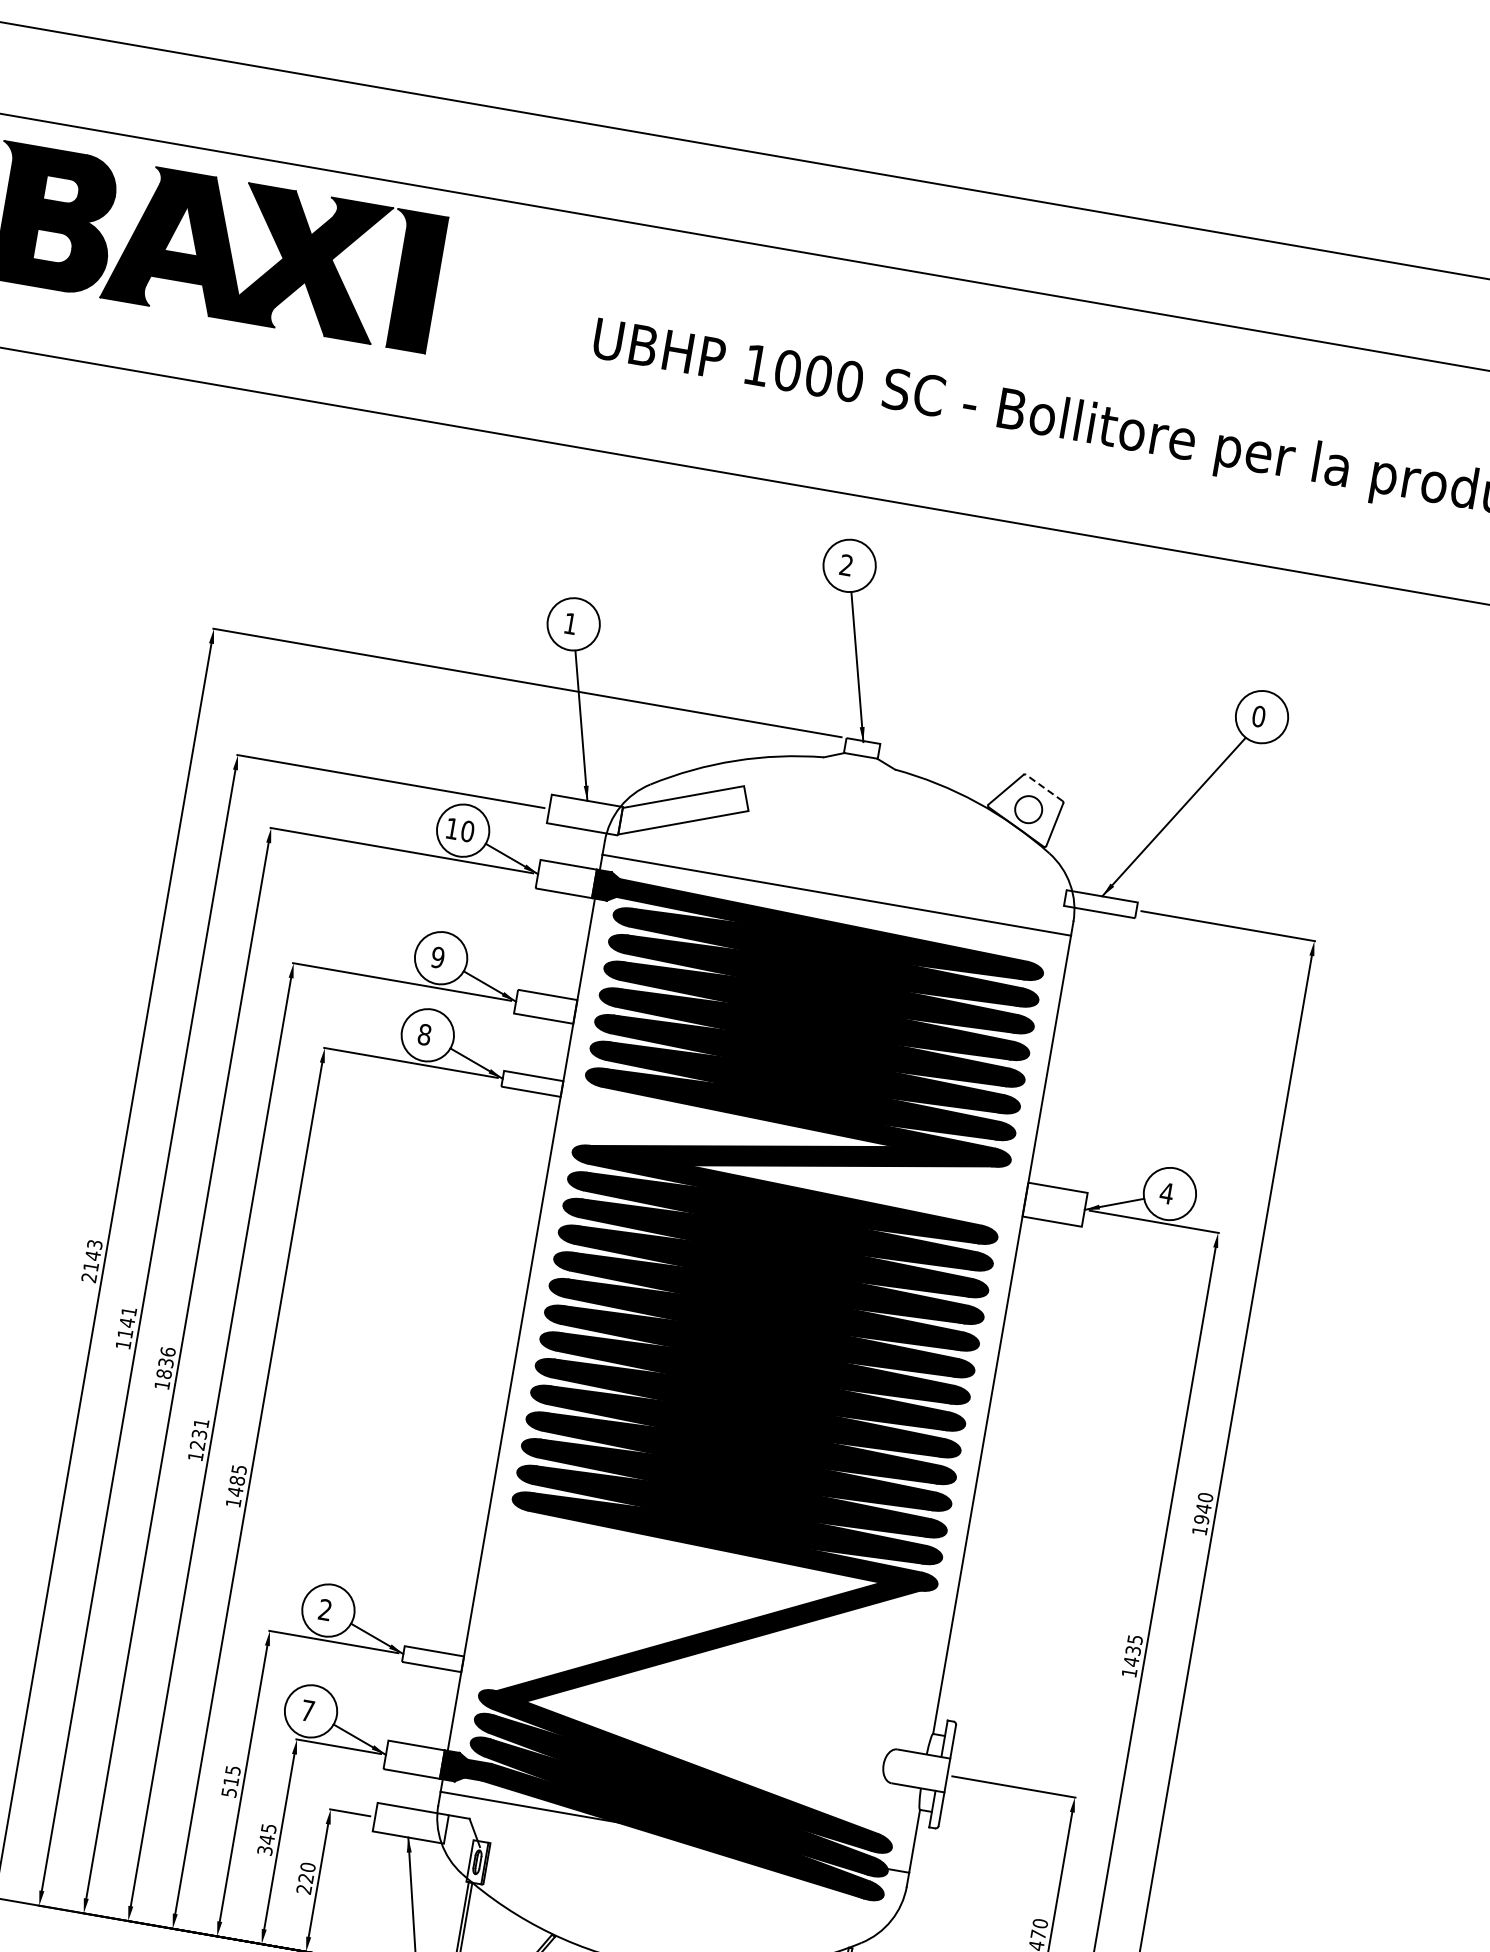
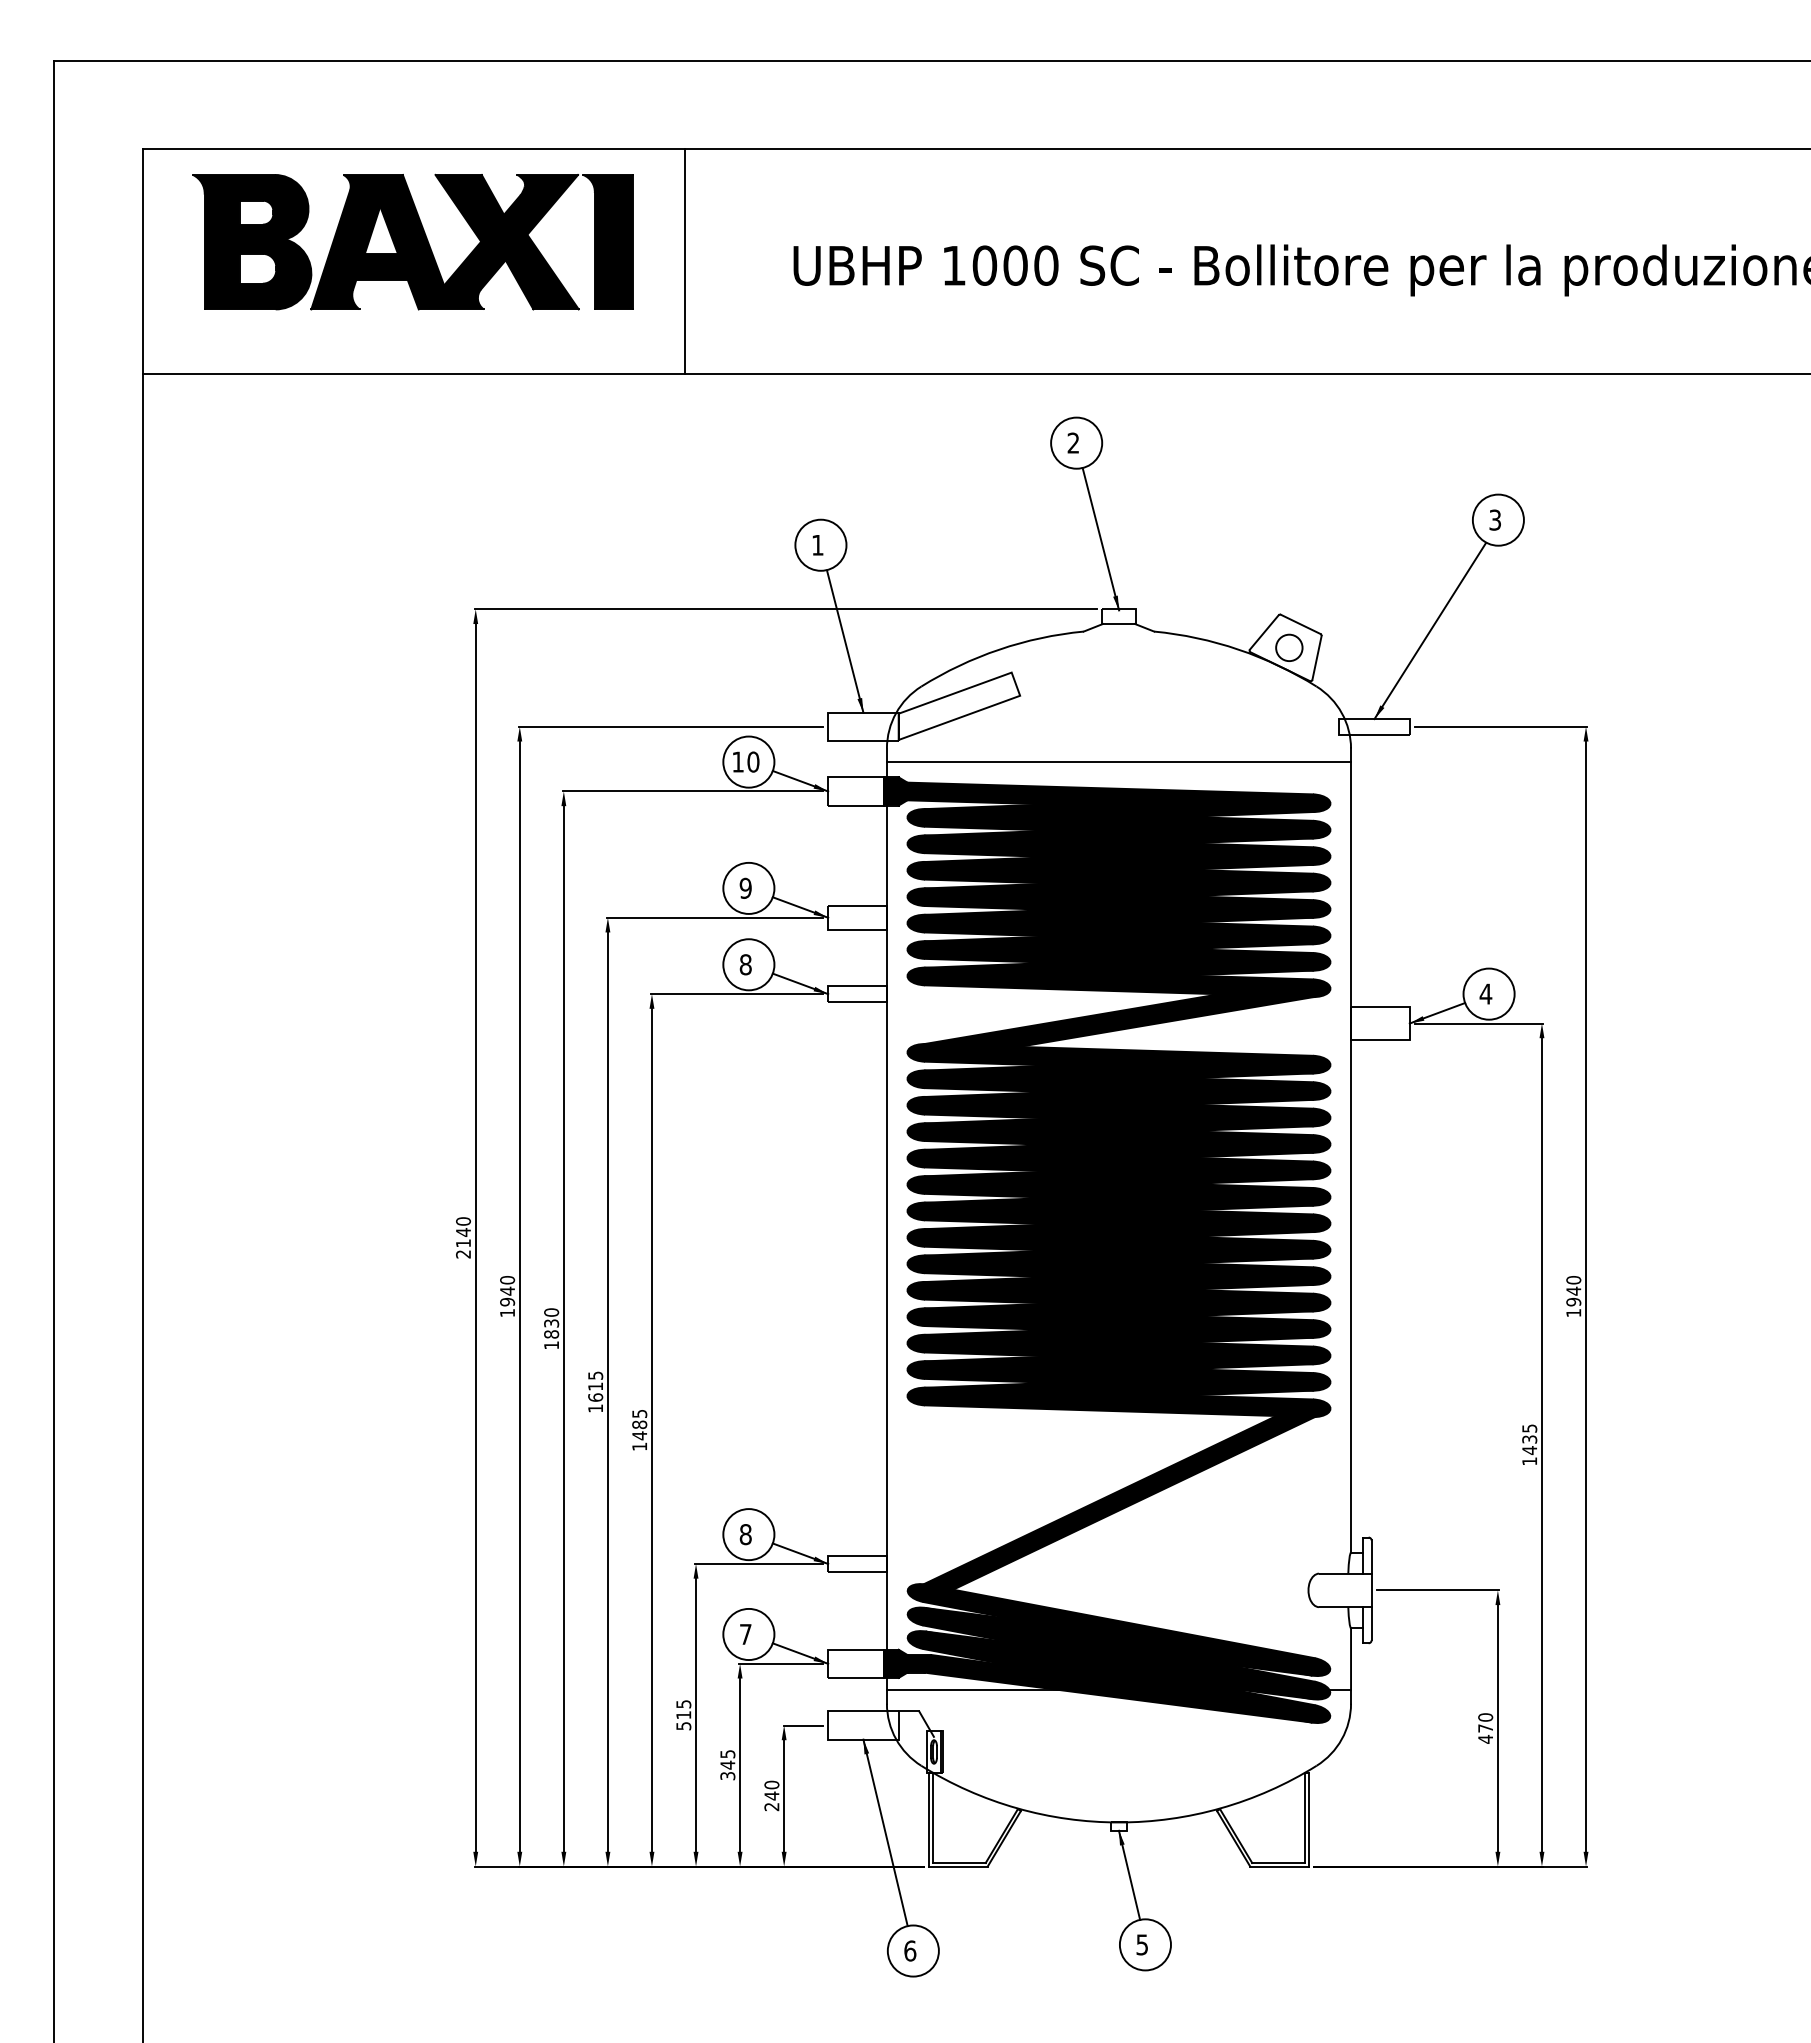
line: (485, 314) -> (684, 261), added
text: (1259, 715) -> (1495, 519), 0 -> 3
line: (1044, 787) -> (1300, 624), dashed -> solid
text: (94, 1244) -> (463, 1221), 2143 -> 2140
text: (127, 1323) -> (507, 1291), 1141 -> 1940
text: (167, 1351) -> (551, 1312), 1836 -> 1830
text: (199, 1434) -> (595, 1386), 1231 -> 1615
text: (325, 1609) -> (745, 1534), 2 -> 8
text: (305, 1877) -> (771, 1795), 220 -> 240

